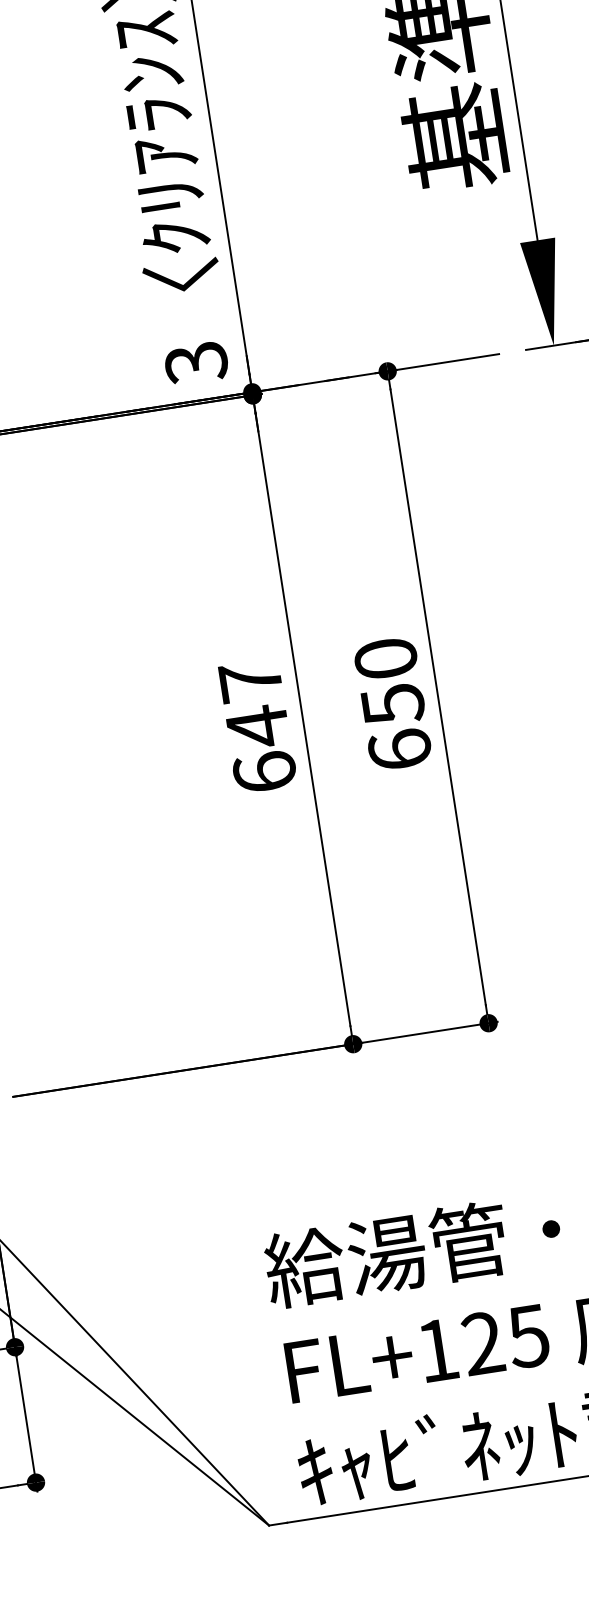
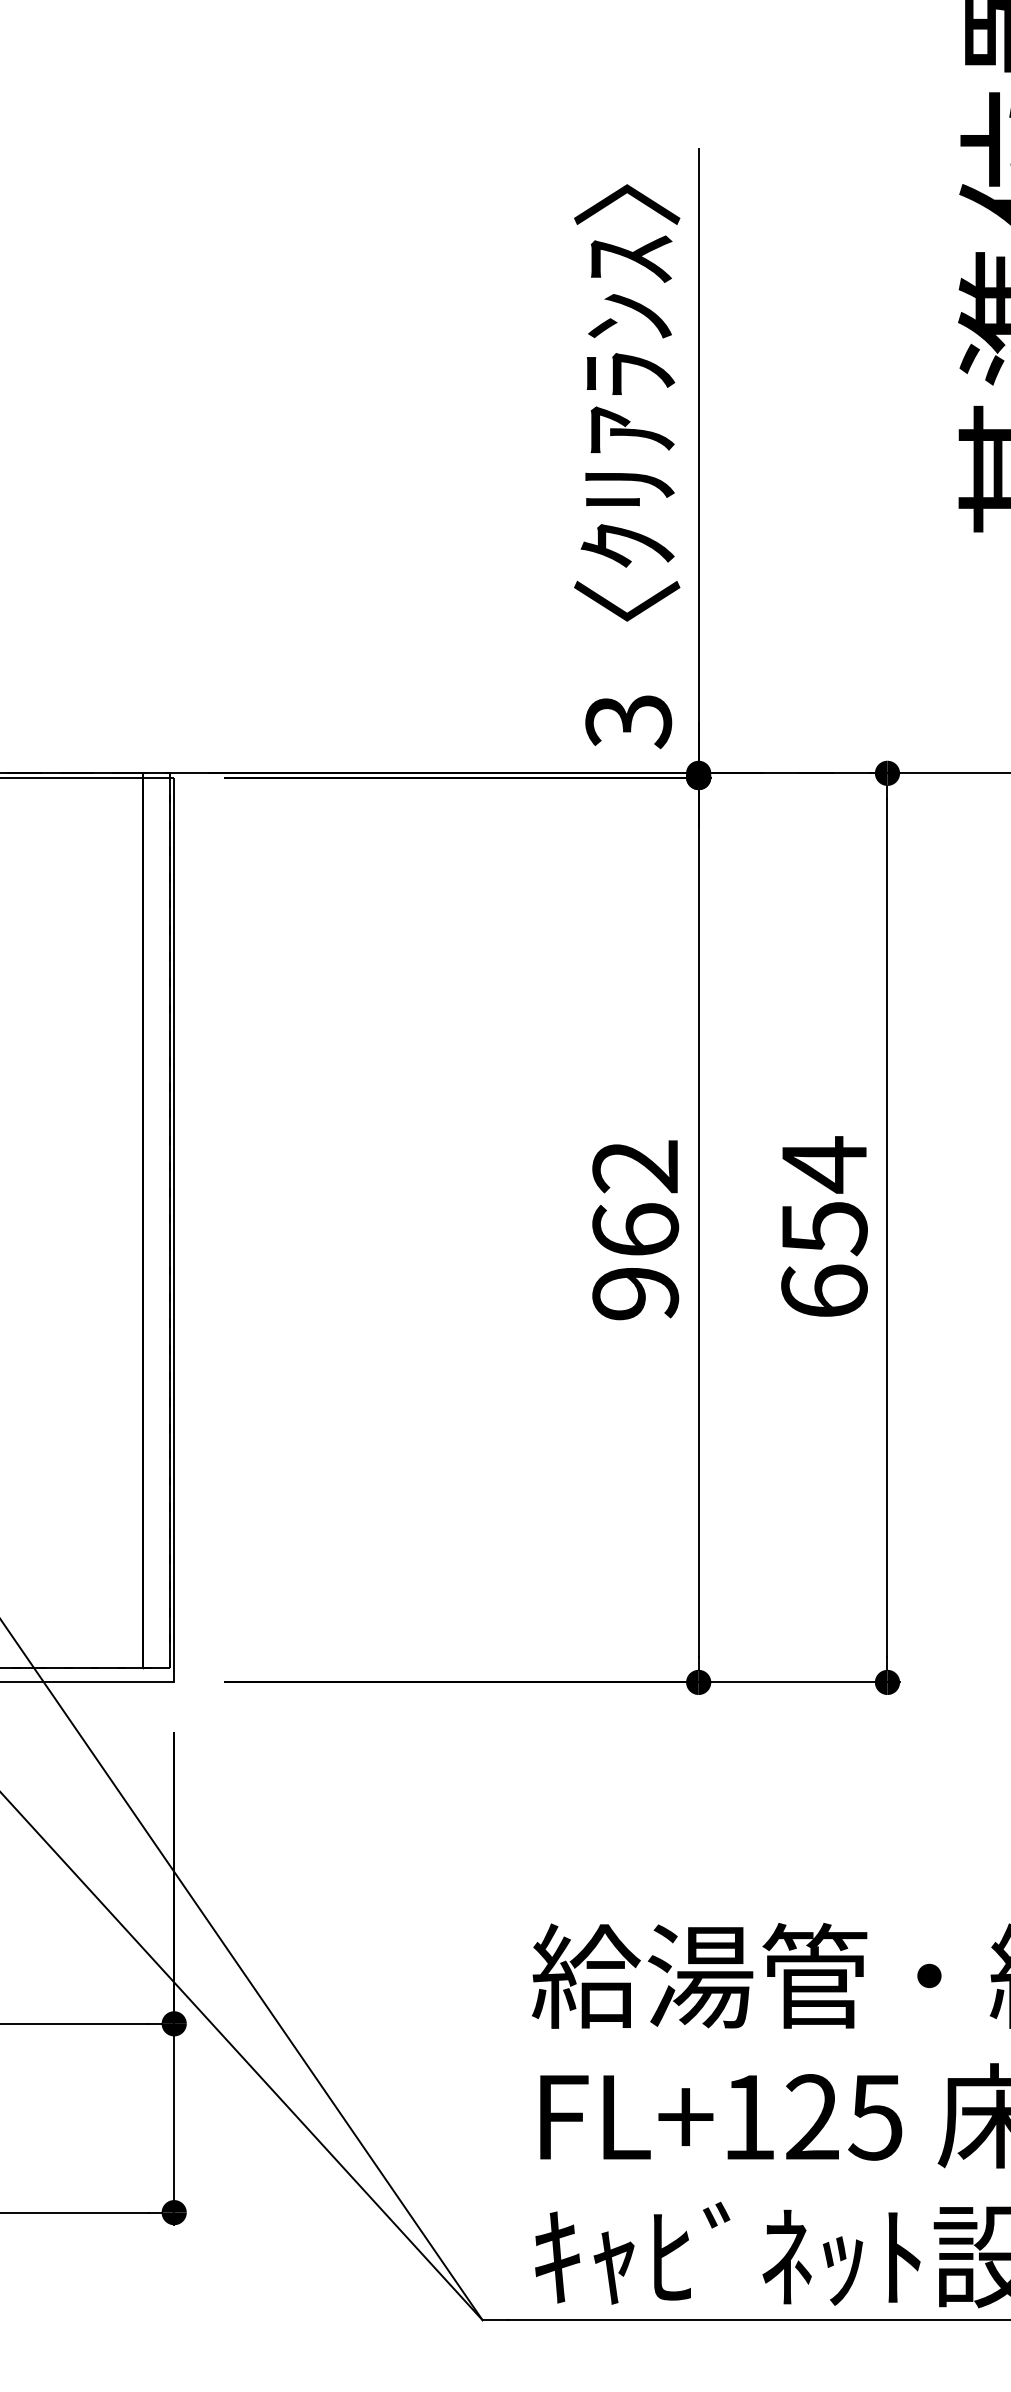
text: (385, 658) -> (824, 1164), 650 -> 654
text: (257, 727) -> (635, 1230), 647 -> 962

